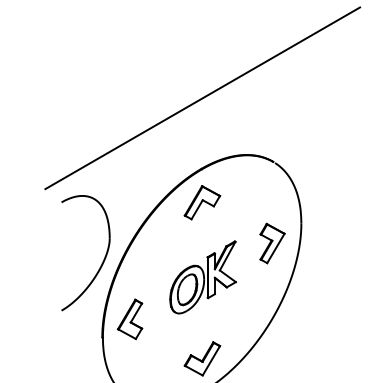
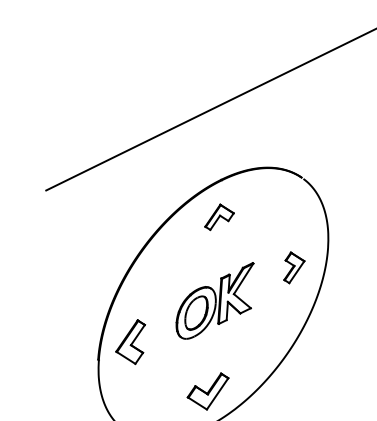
part: (202, 202) -> (219, 217), size x0.7
part: (272, 243) -> (294, 268), size x0.7
part: (102, 261) -> (104, 275), removed

